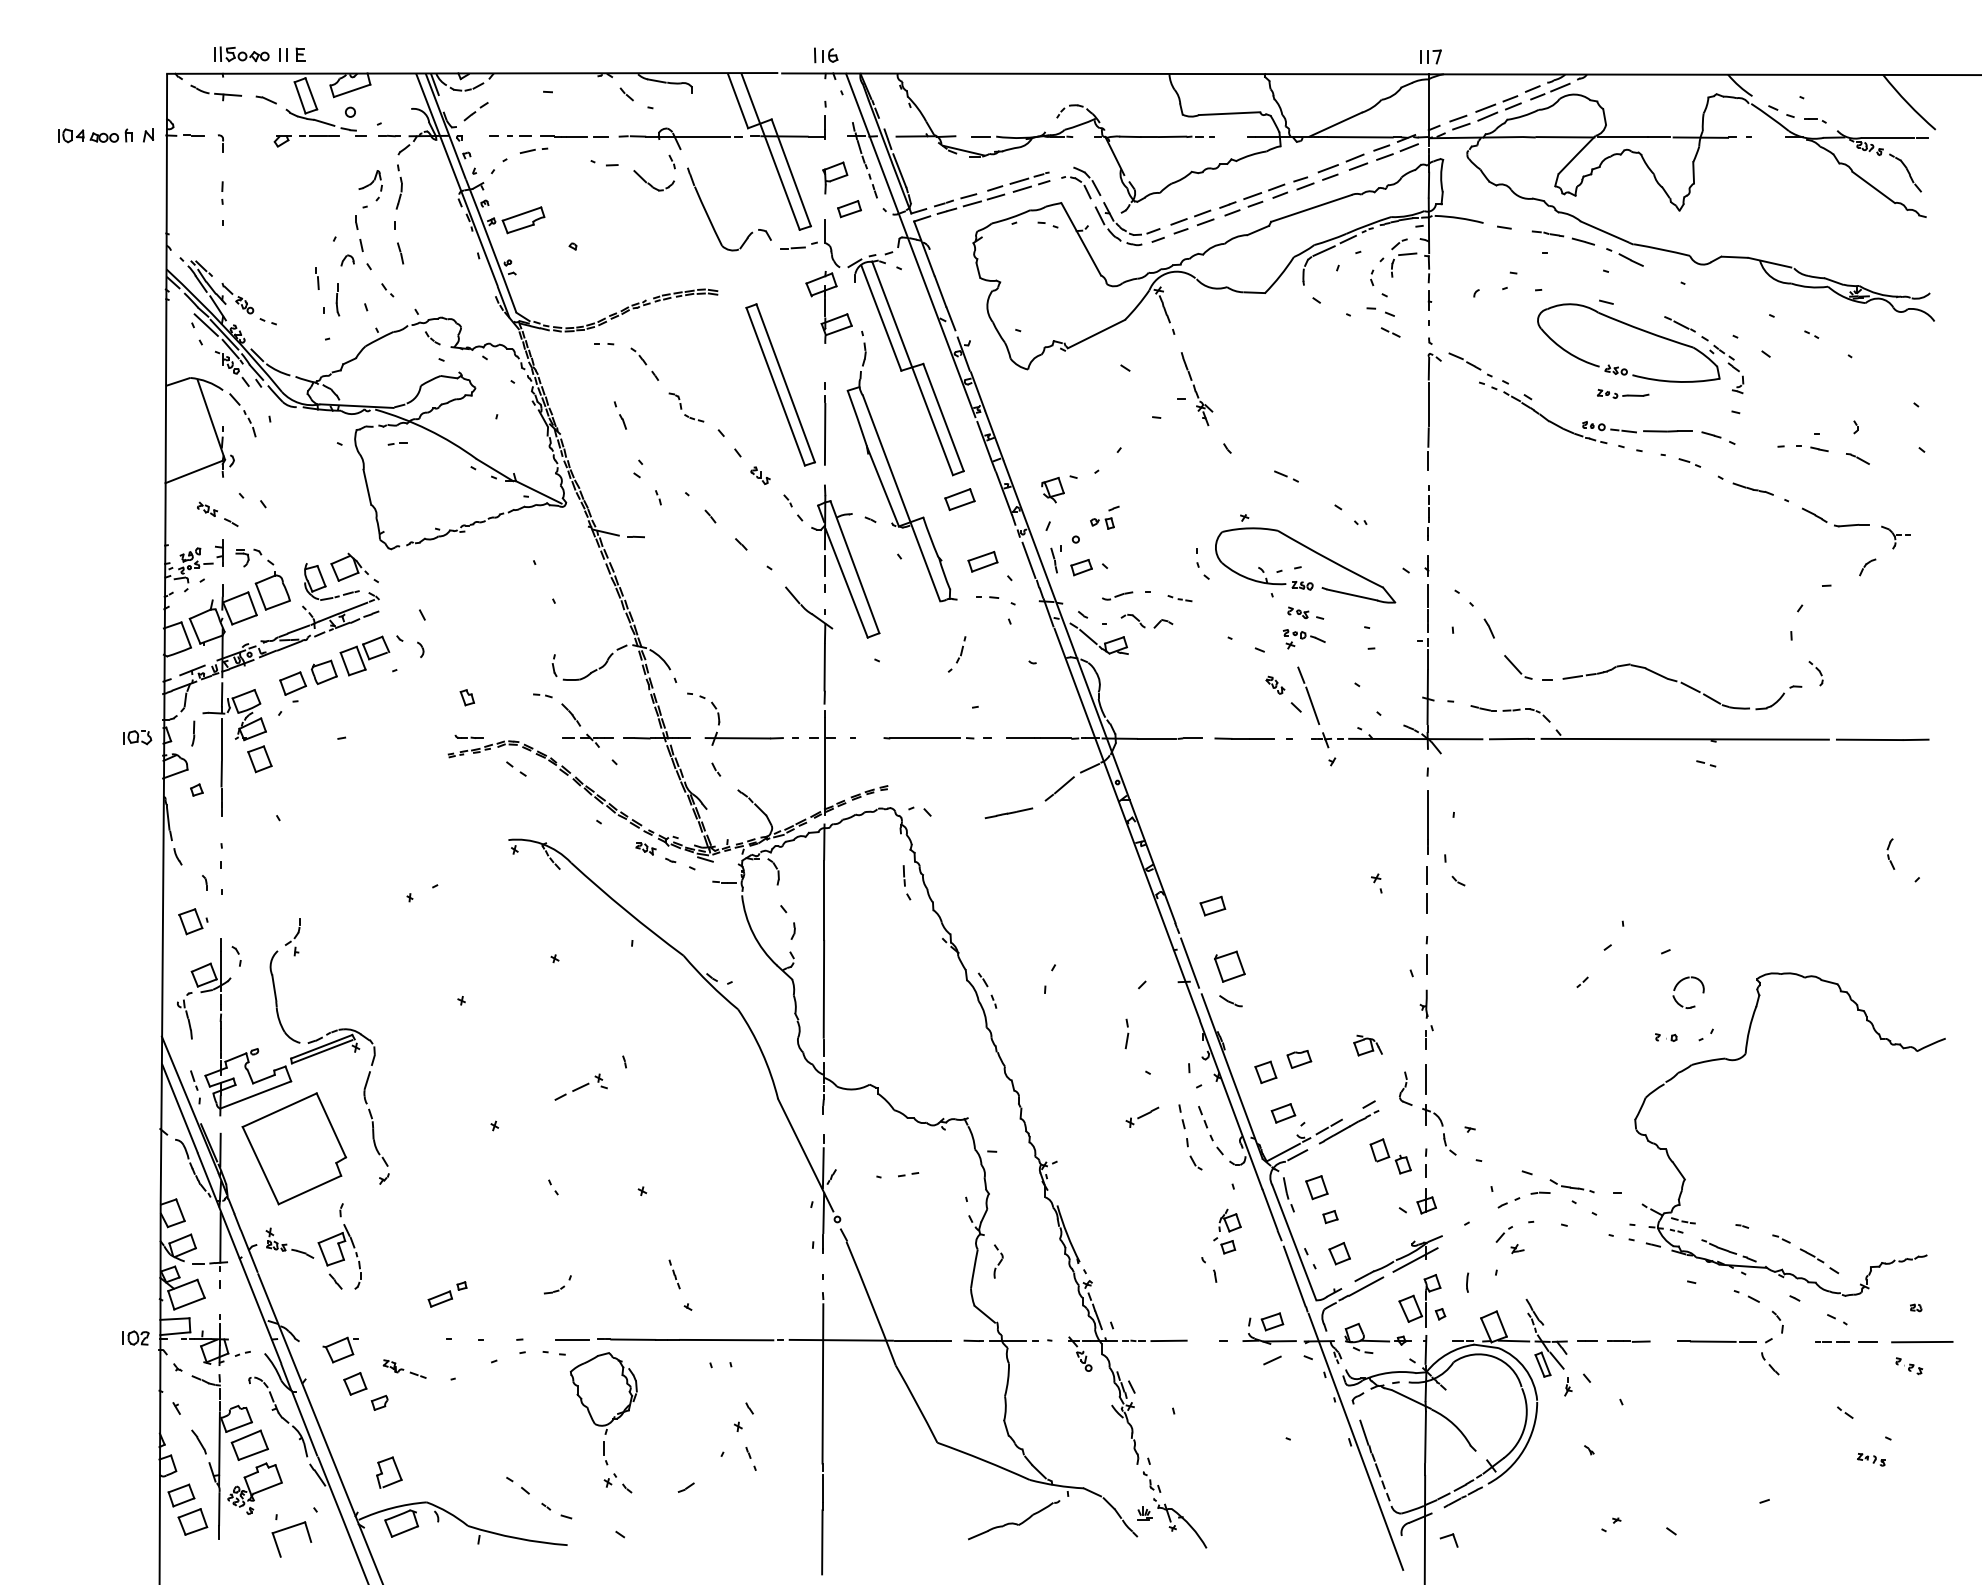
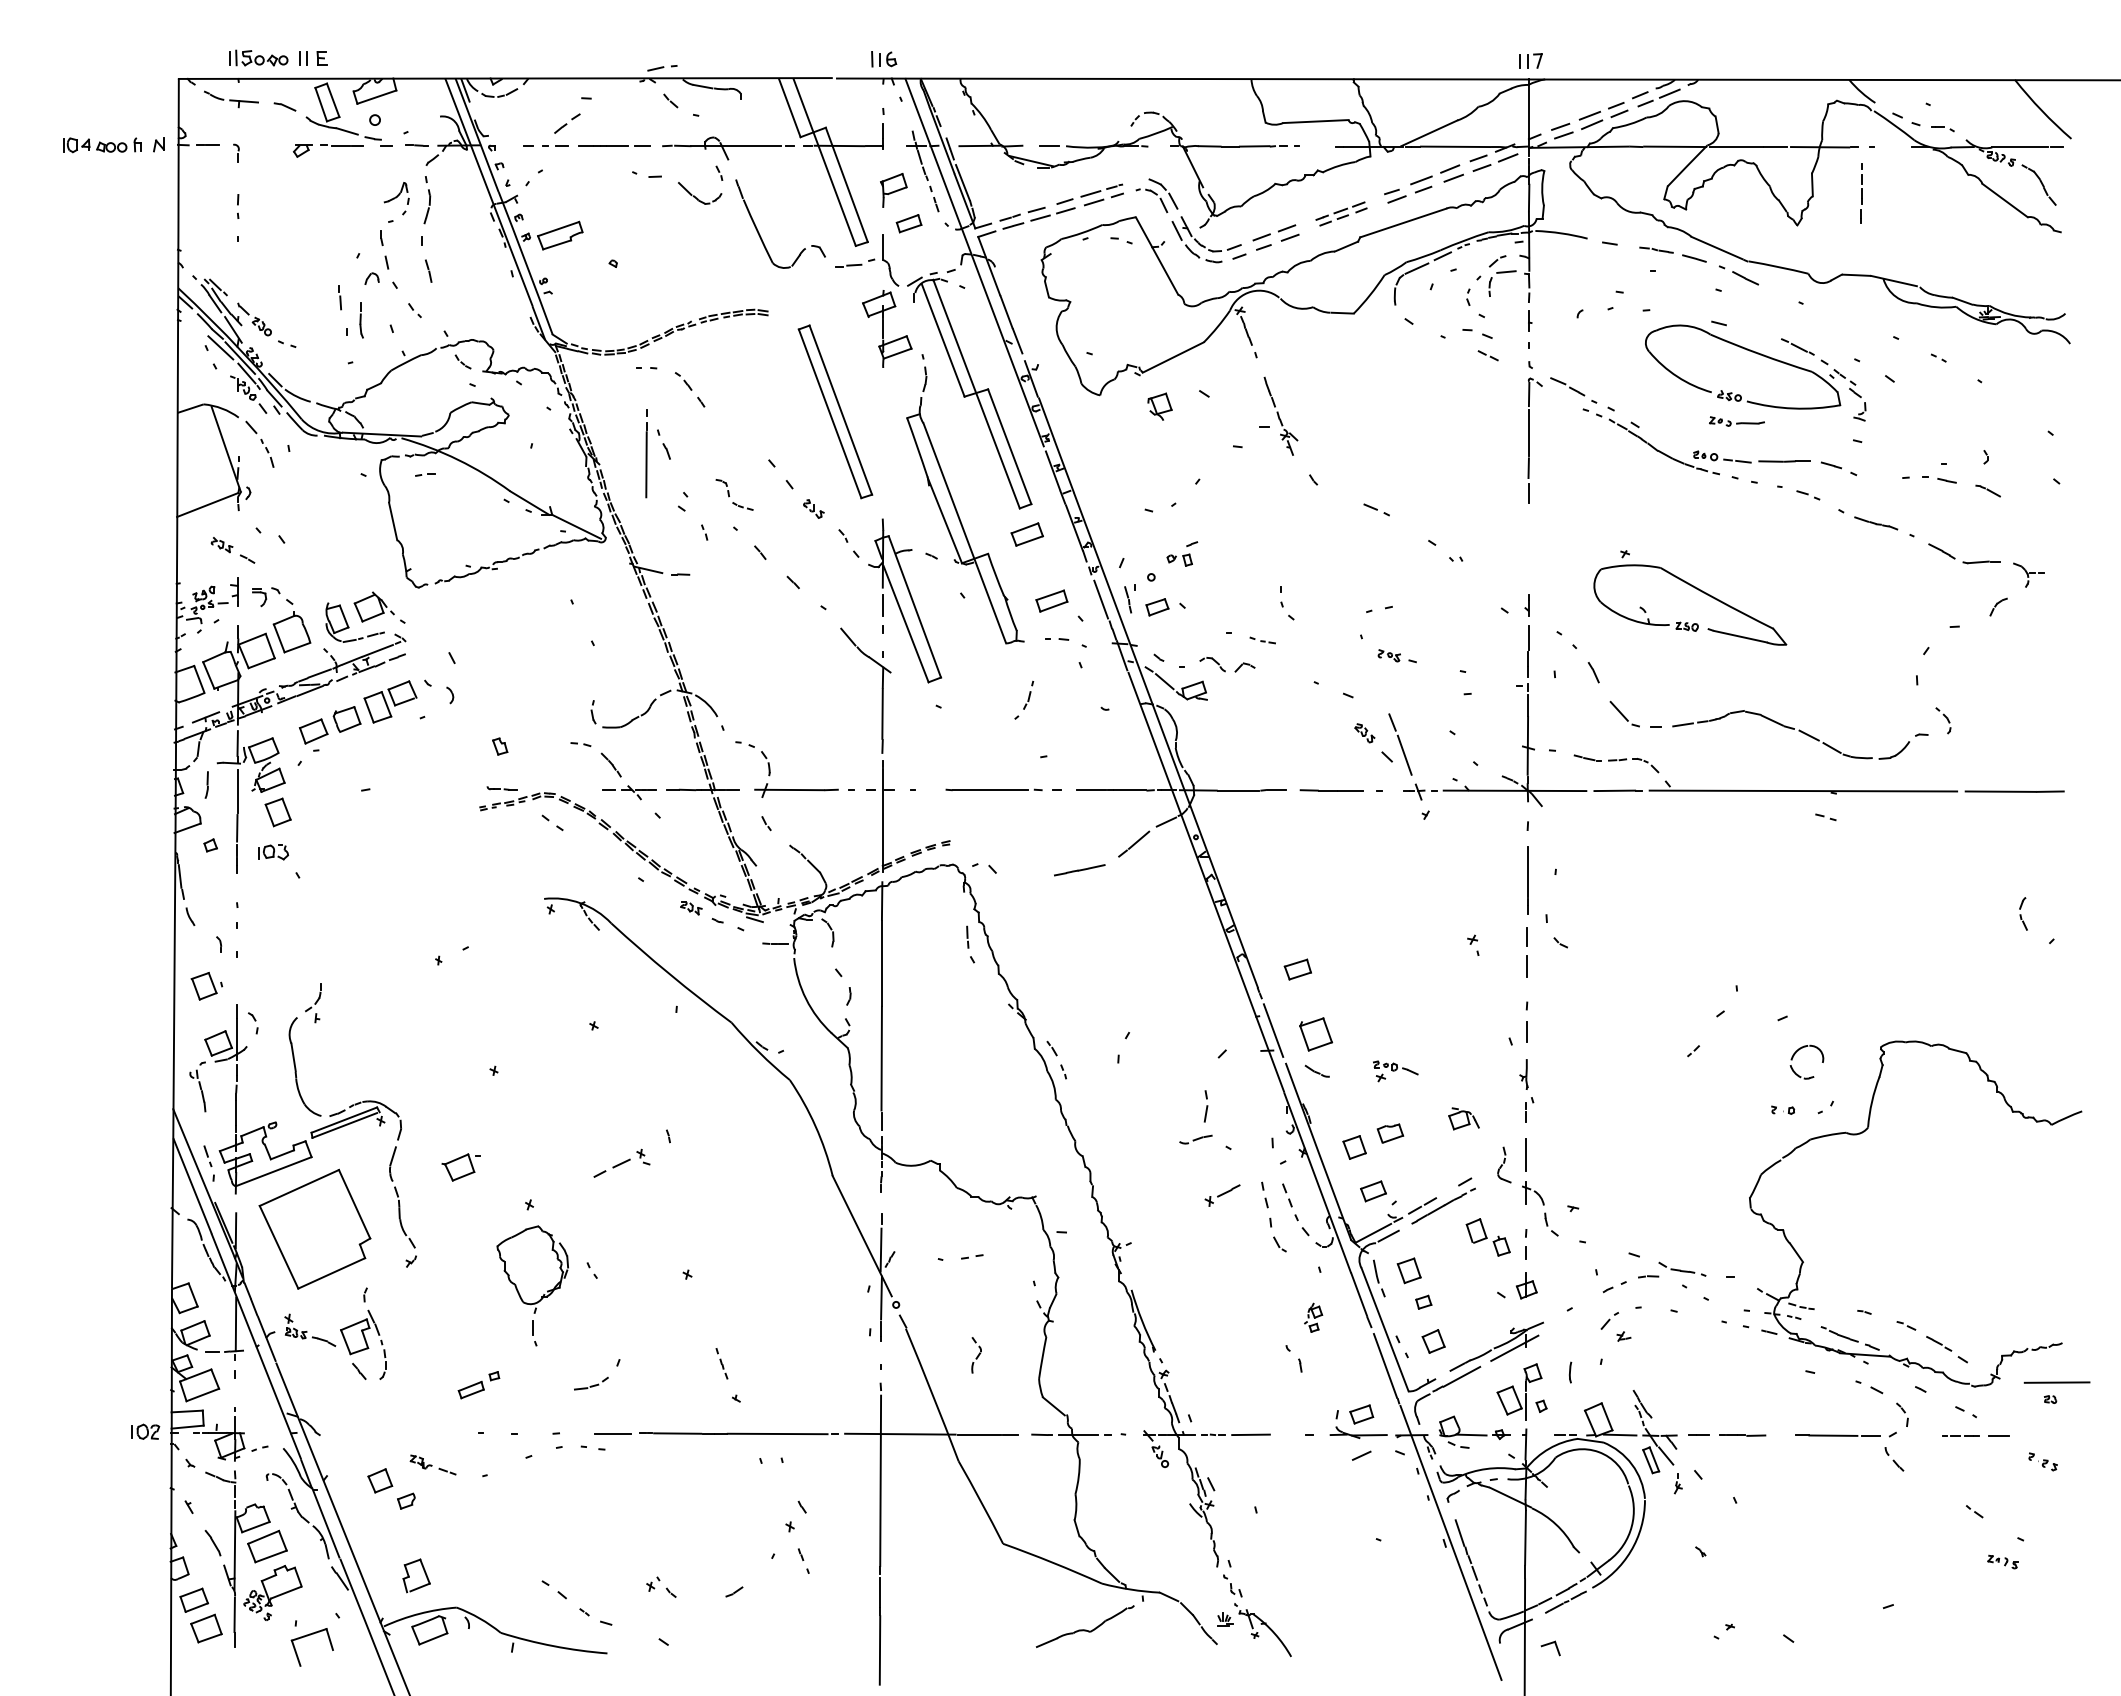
part: (475, 111) -> (566, 123), moved
part: (533, 150) -> (661, 67), moved
part: (1253, 199) -> (1341, 213), size x0.7
part: (686, 407) -> (734, 494), moved
line: (825, 423) -> (646, 453), moved
part: (1052, 490) -> (1159, 407), moved
part: (1428, 512) -> (1861, 193), moved
part: (1310, 550) -> (1695, 589), moved
part: (1117, 595) -> (1195, 1139), moved
part: (1303, 639) -> (1394, 1071), moved
part: (137, 737) -> (273, 852), moved
part: (1227, 1231) -> (1313, 1317), size x0.6
part: (998, 1261) -> (976, 1355), moved
part: (557, 1284) -> (596, 1374), size x1.6
line: (1922, 1342) -> (2057, 1383), moved
part: (340, 1349) -> (460, 1166), moved
part: (603, 1408) -> (532, 1285), moved

